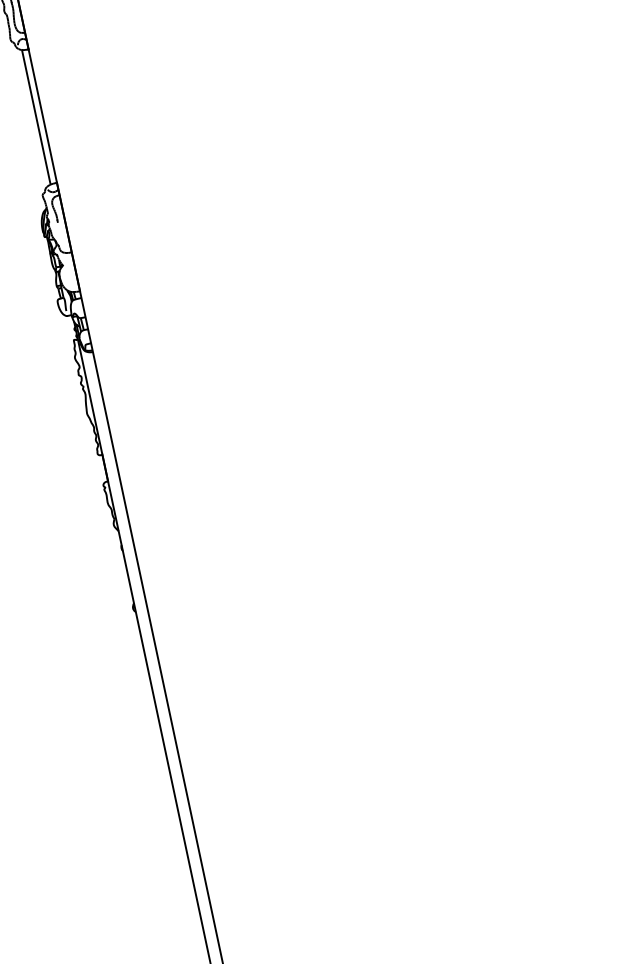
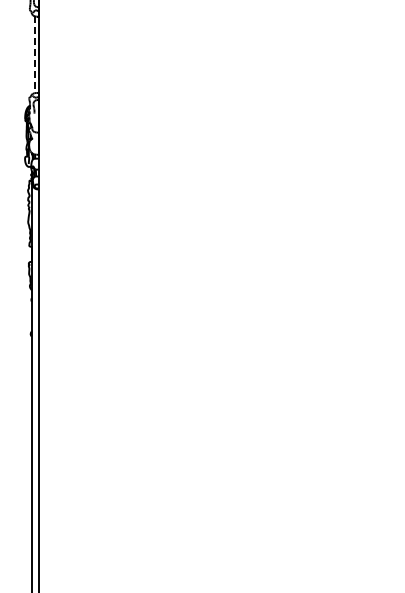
line: (35, 118) -> (34, 55), solid -> dashed

